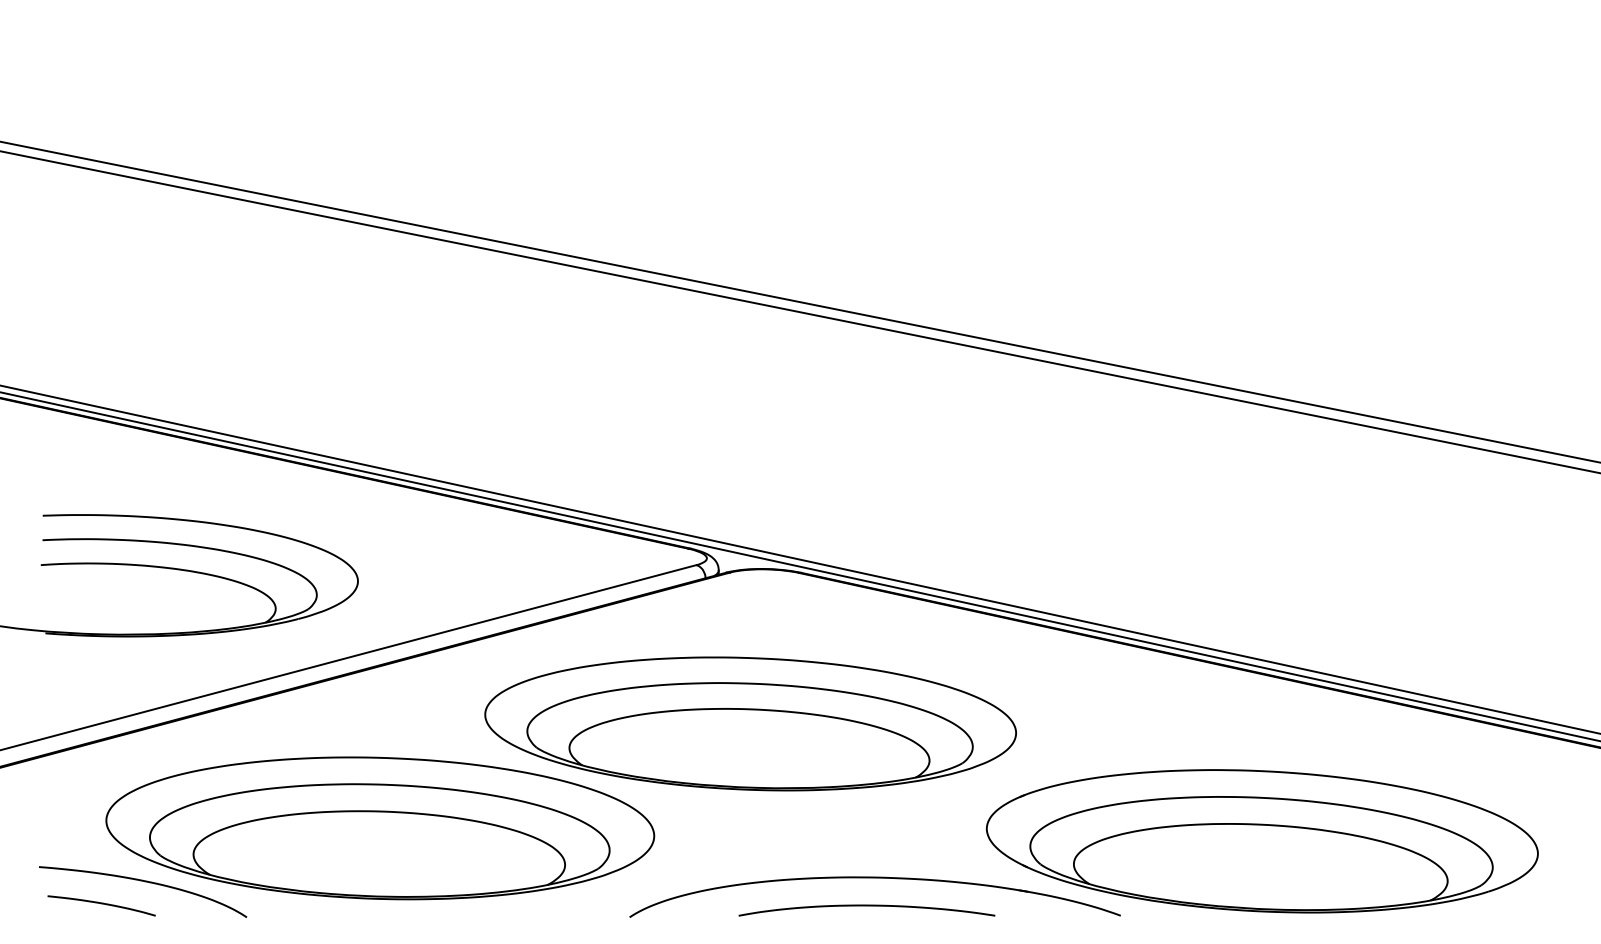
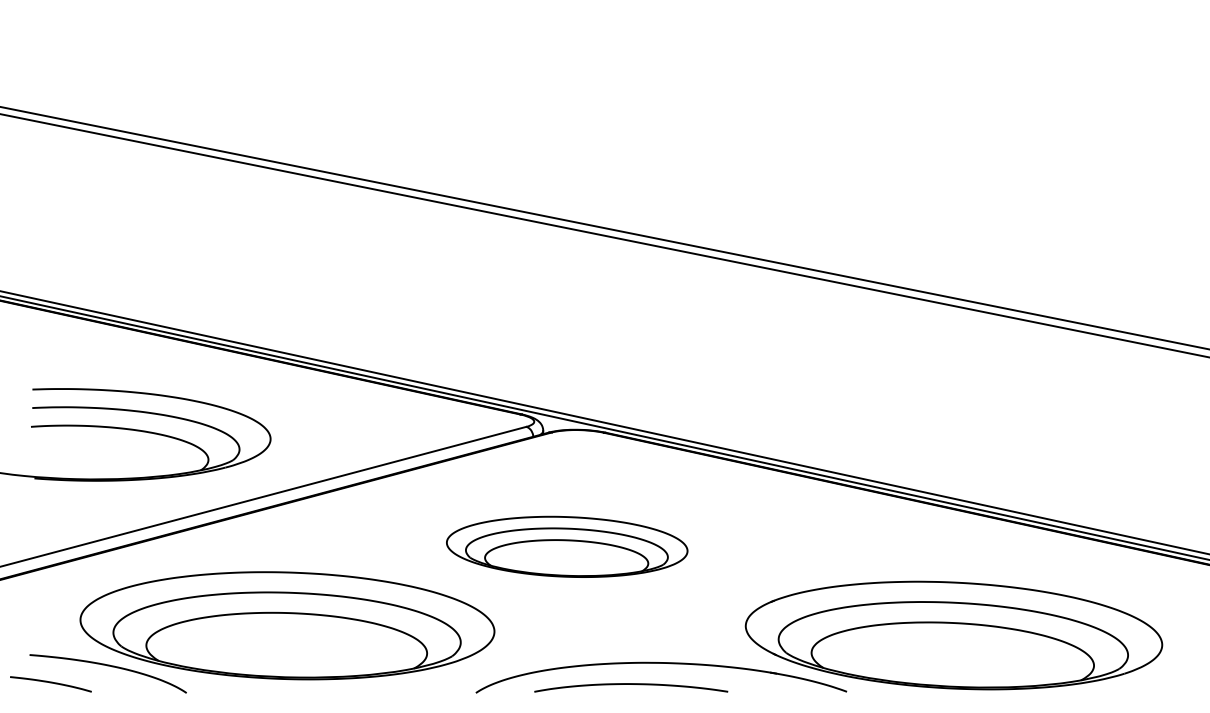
part: (749, 723) -> (566, 546), size x0.6
curve: (101, 904) -> (50, 683), moved
curve: (867, 906) -> (631, 684), moved

